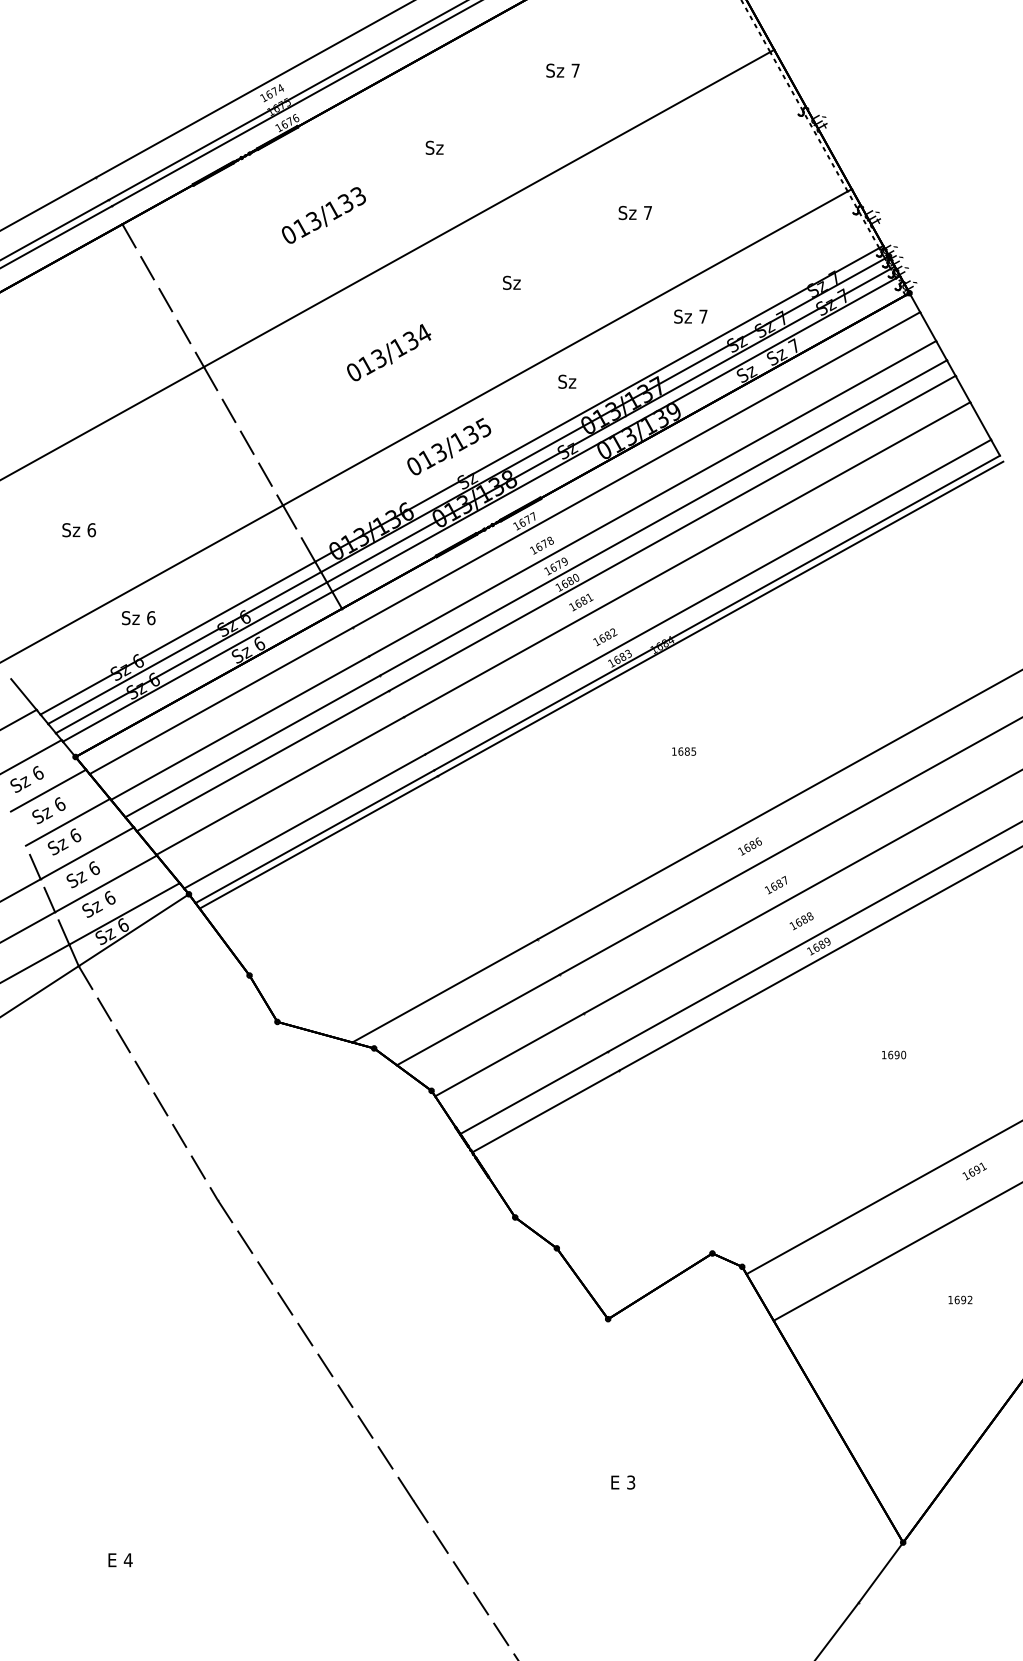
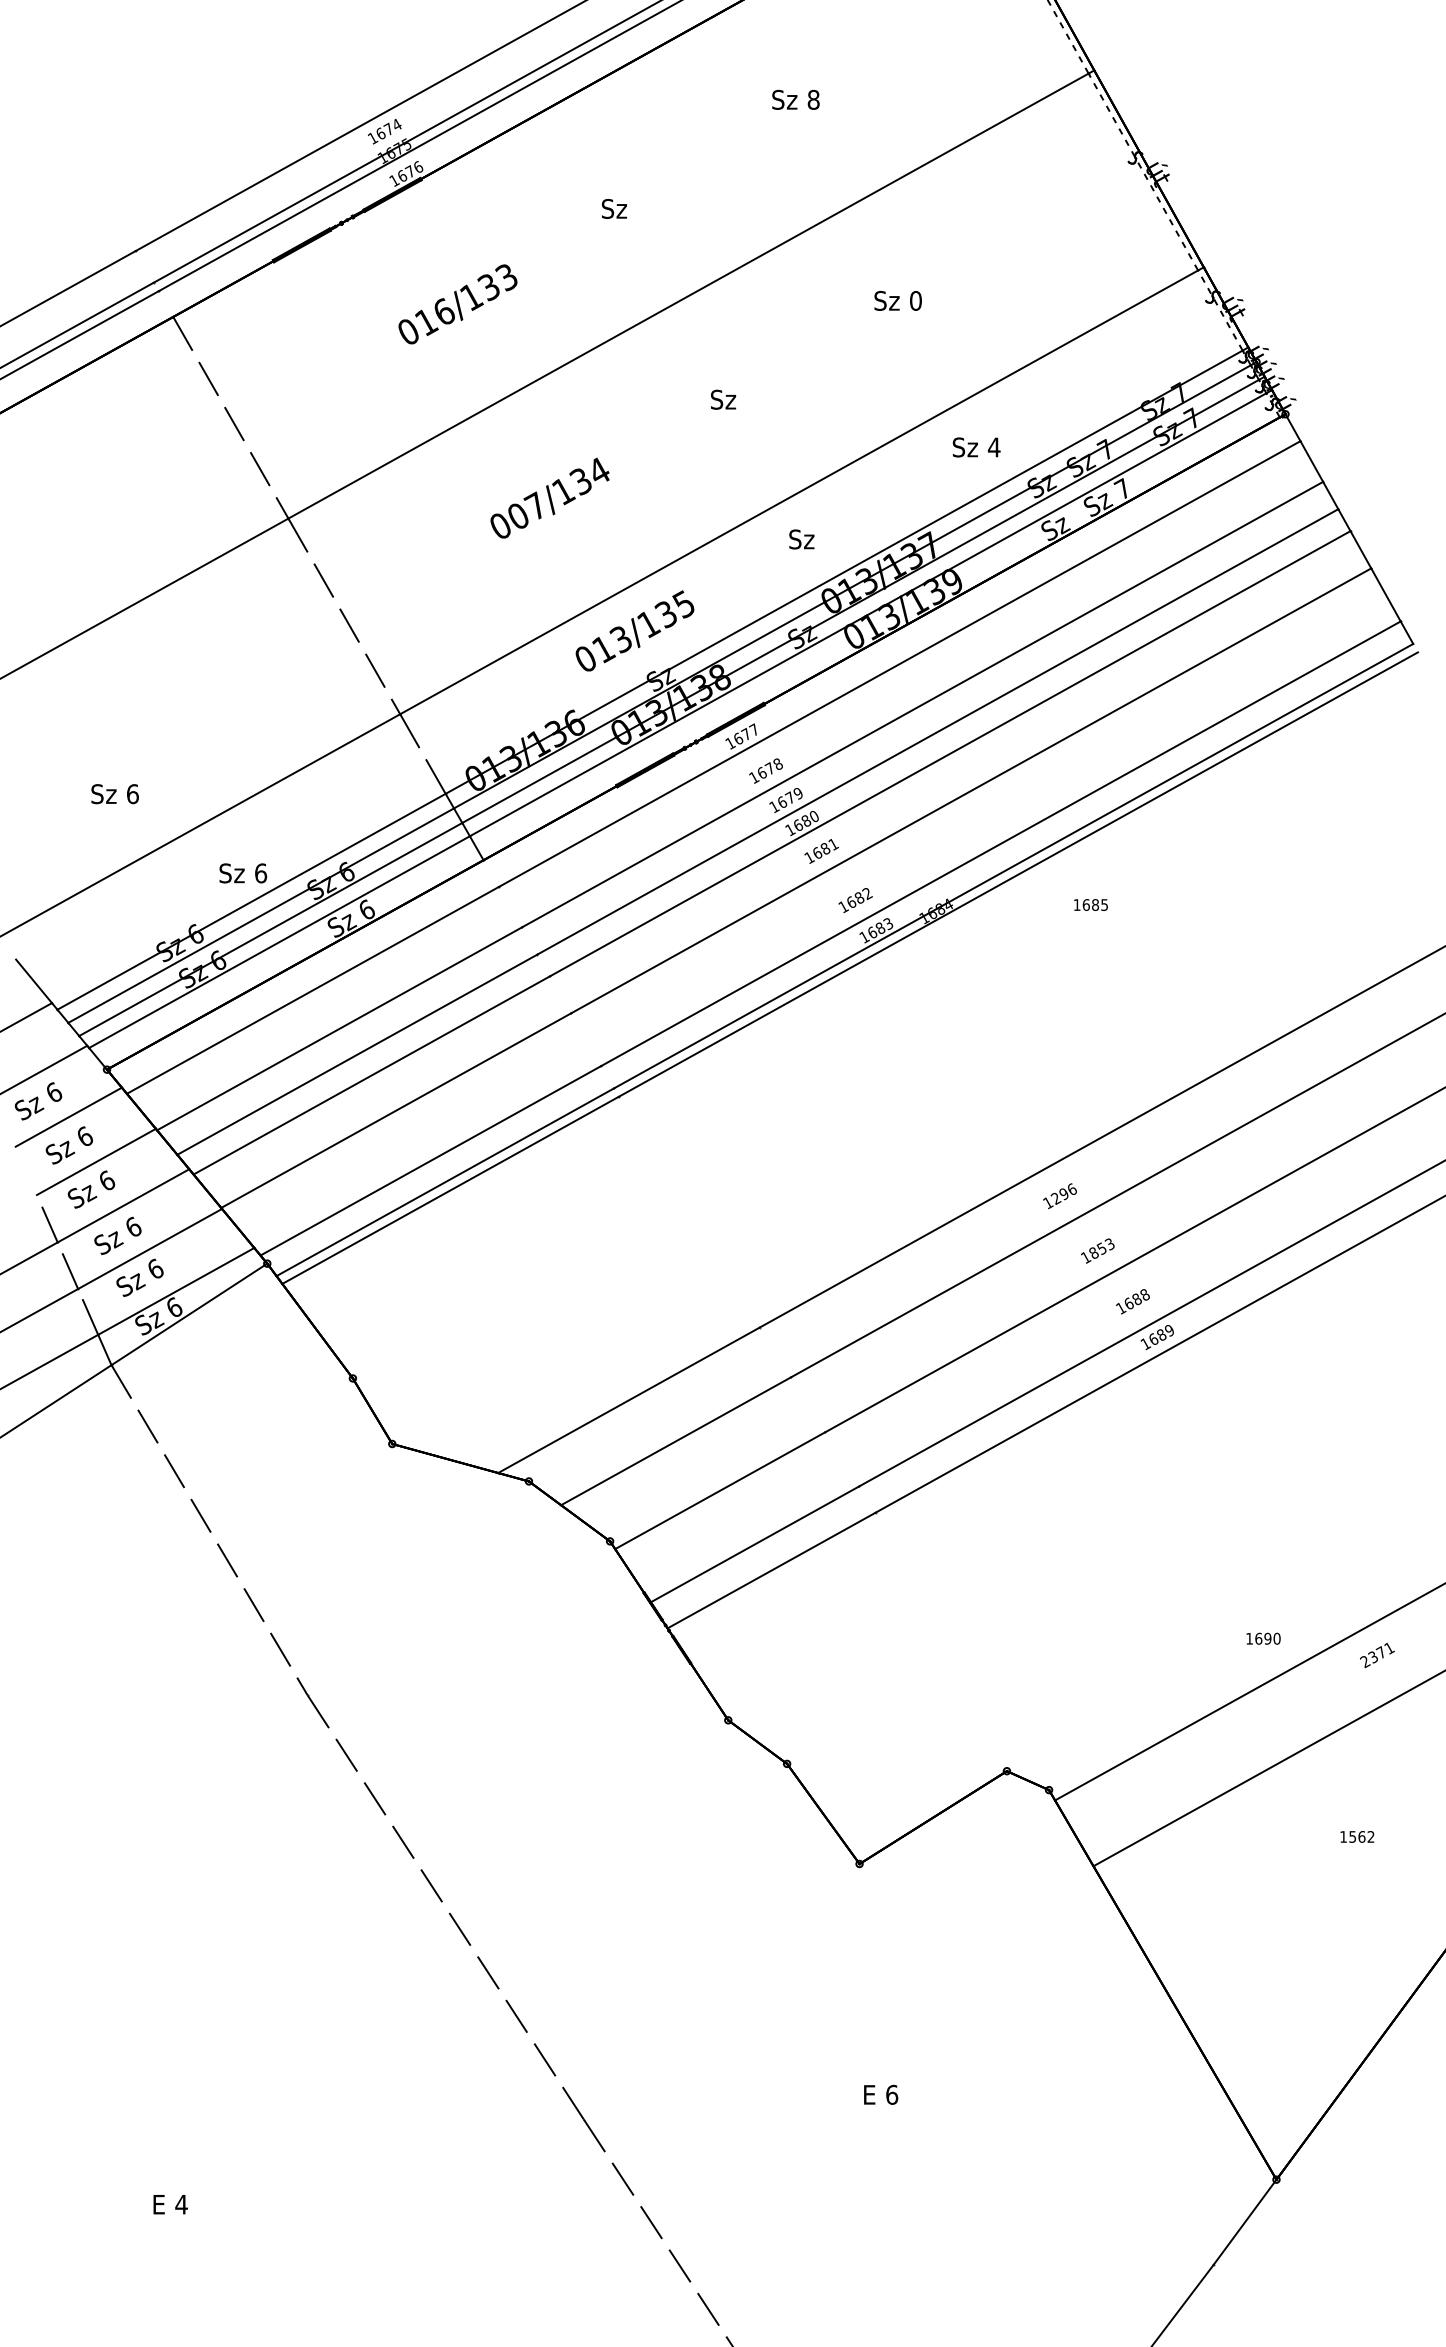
text: (575, 70) -> (813, 99), 7 -> 8
text: (647, 212) -> (915, 300), 7 -> 0
text: (313, 221) -> (443, 312), 013/133 -> 016/133
text: (702, 316) -> (993, 447), 7 -> 4
text: (372, 361) -> (526, 510), 013/134 -> 007/134
text: (78, 530) -> (114, 794), moved
text: (138, 618) -> (243, 873), moved
text: (683, 751) -> (1090, 904), moved
text: (749, 846) -> (1059, 1196), 1686 -> 1296
text: (779, 882) -> (1101, 1247), 1687 -> 1853
text: (894, 1054) -> (1263, 1638), moved
text: (971, 1173) -> (1372, 1657), 1691 -> 2371
text: (960, 1299) -> (1357, 1836), 1692 -> 1562
text: (631, 1482) -> (892, 2094), 3 -> 6

